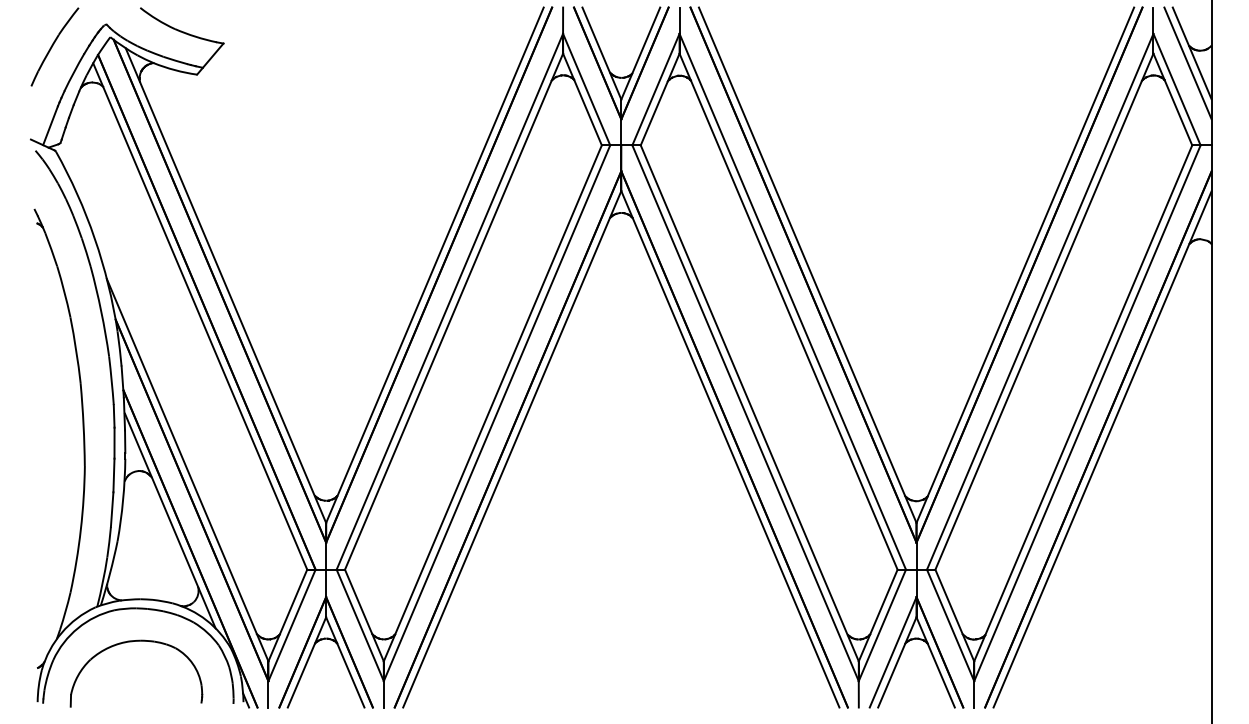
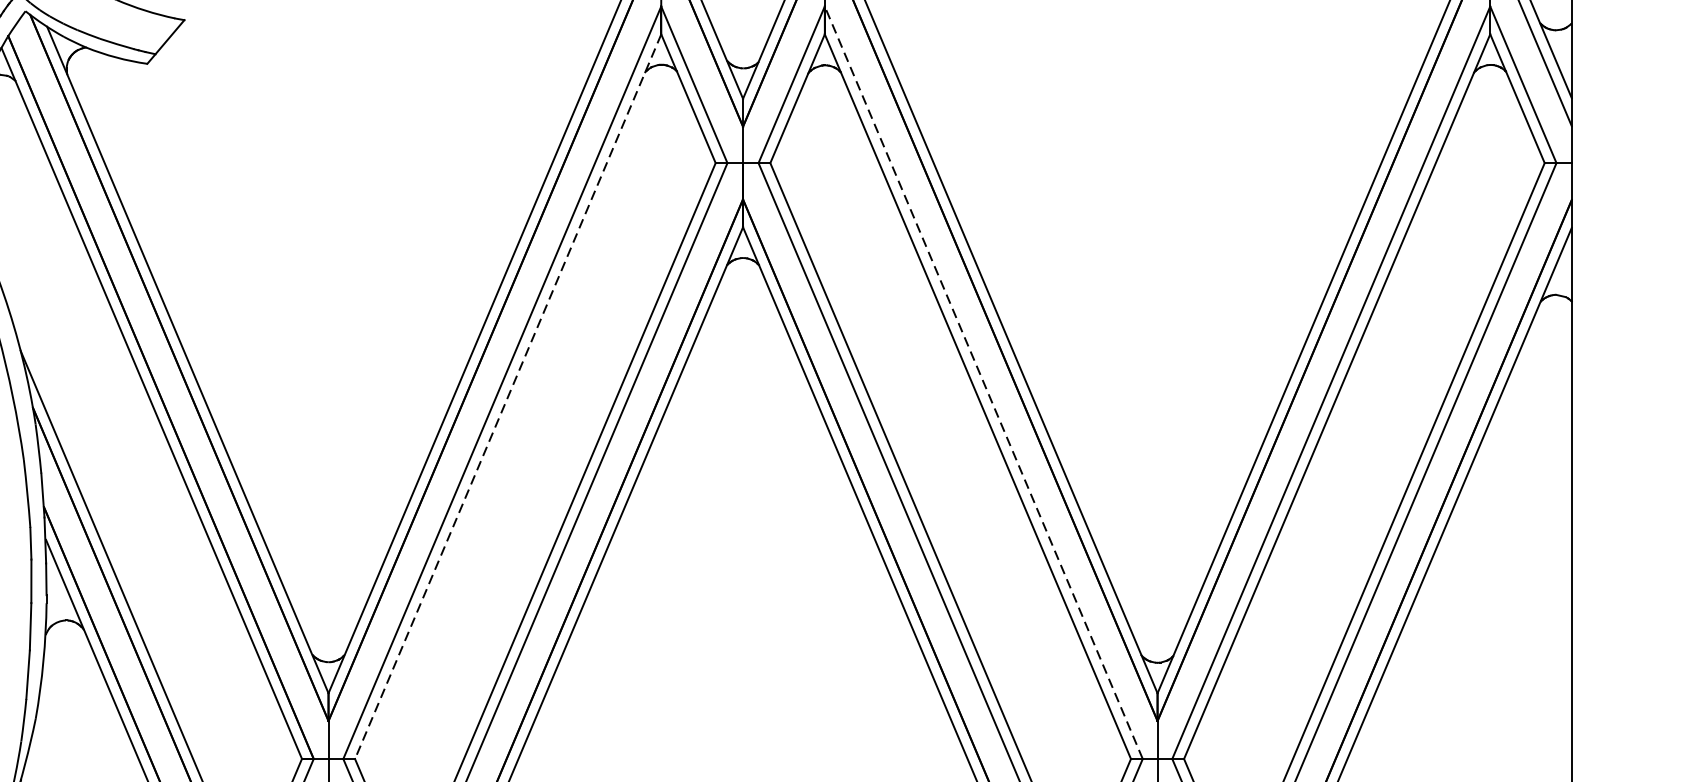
line: (792, 301) -> (983, 382), solid -> dashed
line: (453, 312) -> (507, 397), solid -> dashed

